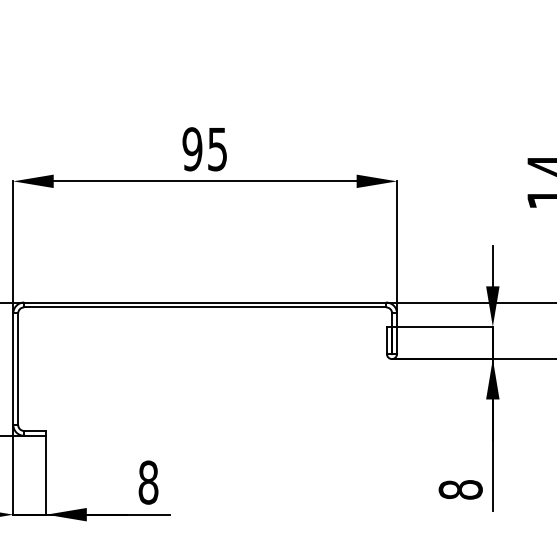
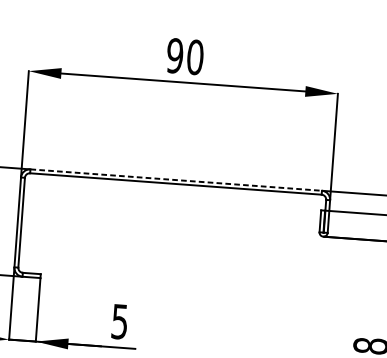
text: (217, 149) -> (195, 57), 95 -> 90
line: (205, 302) -> (176, 180), solid -> dashed
text: (148, 482) -> (119, 321), 8 -> 5

